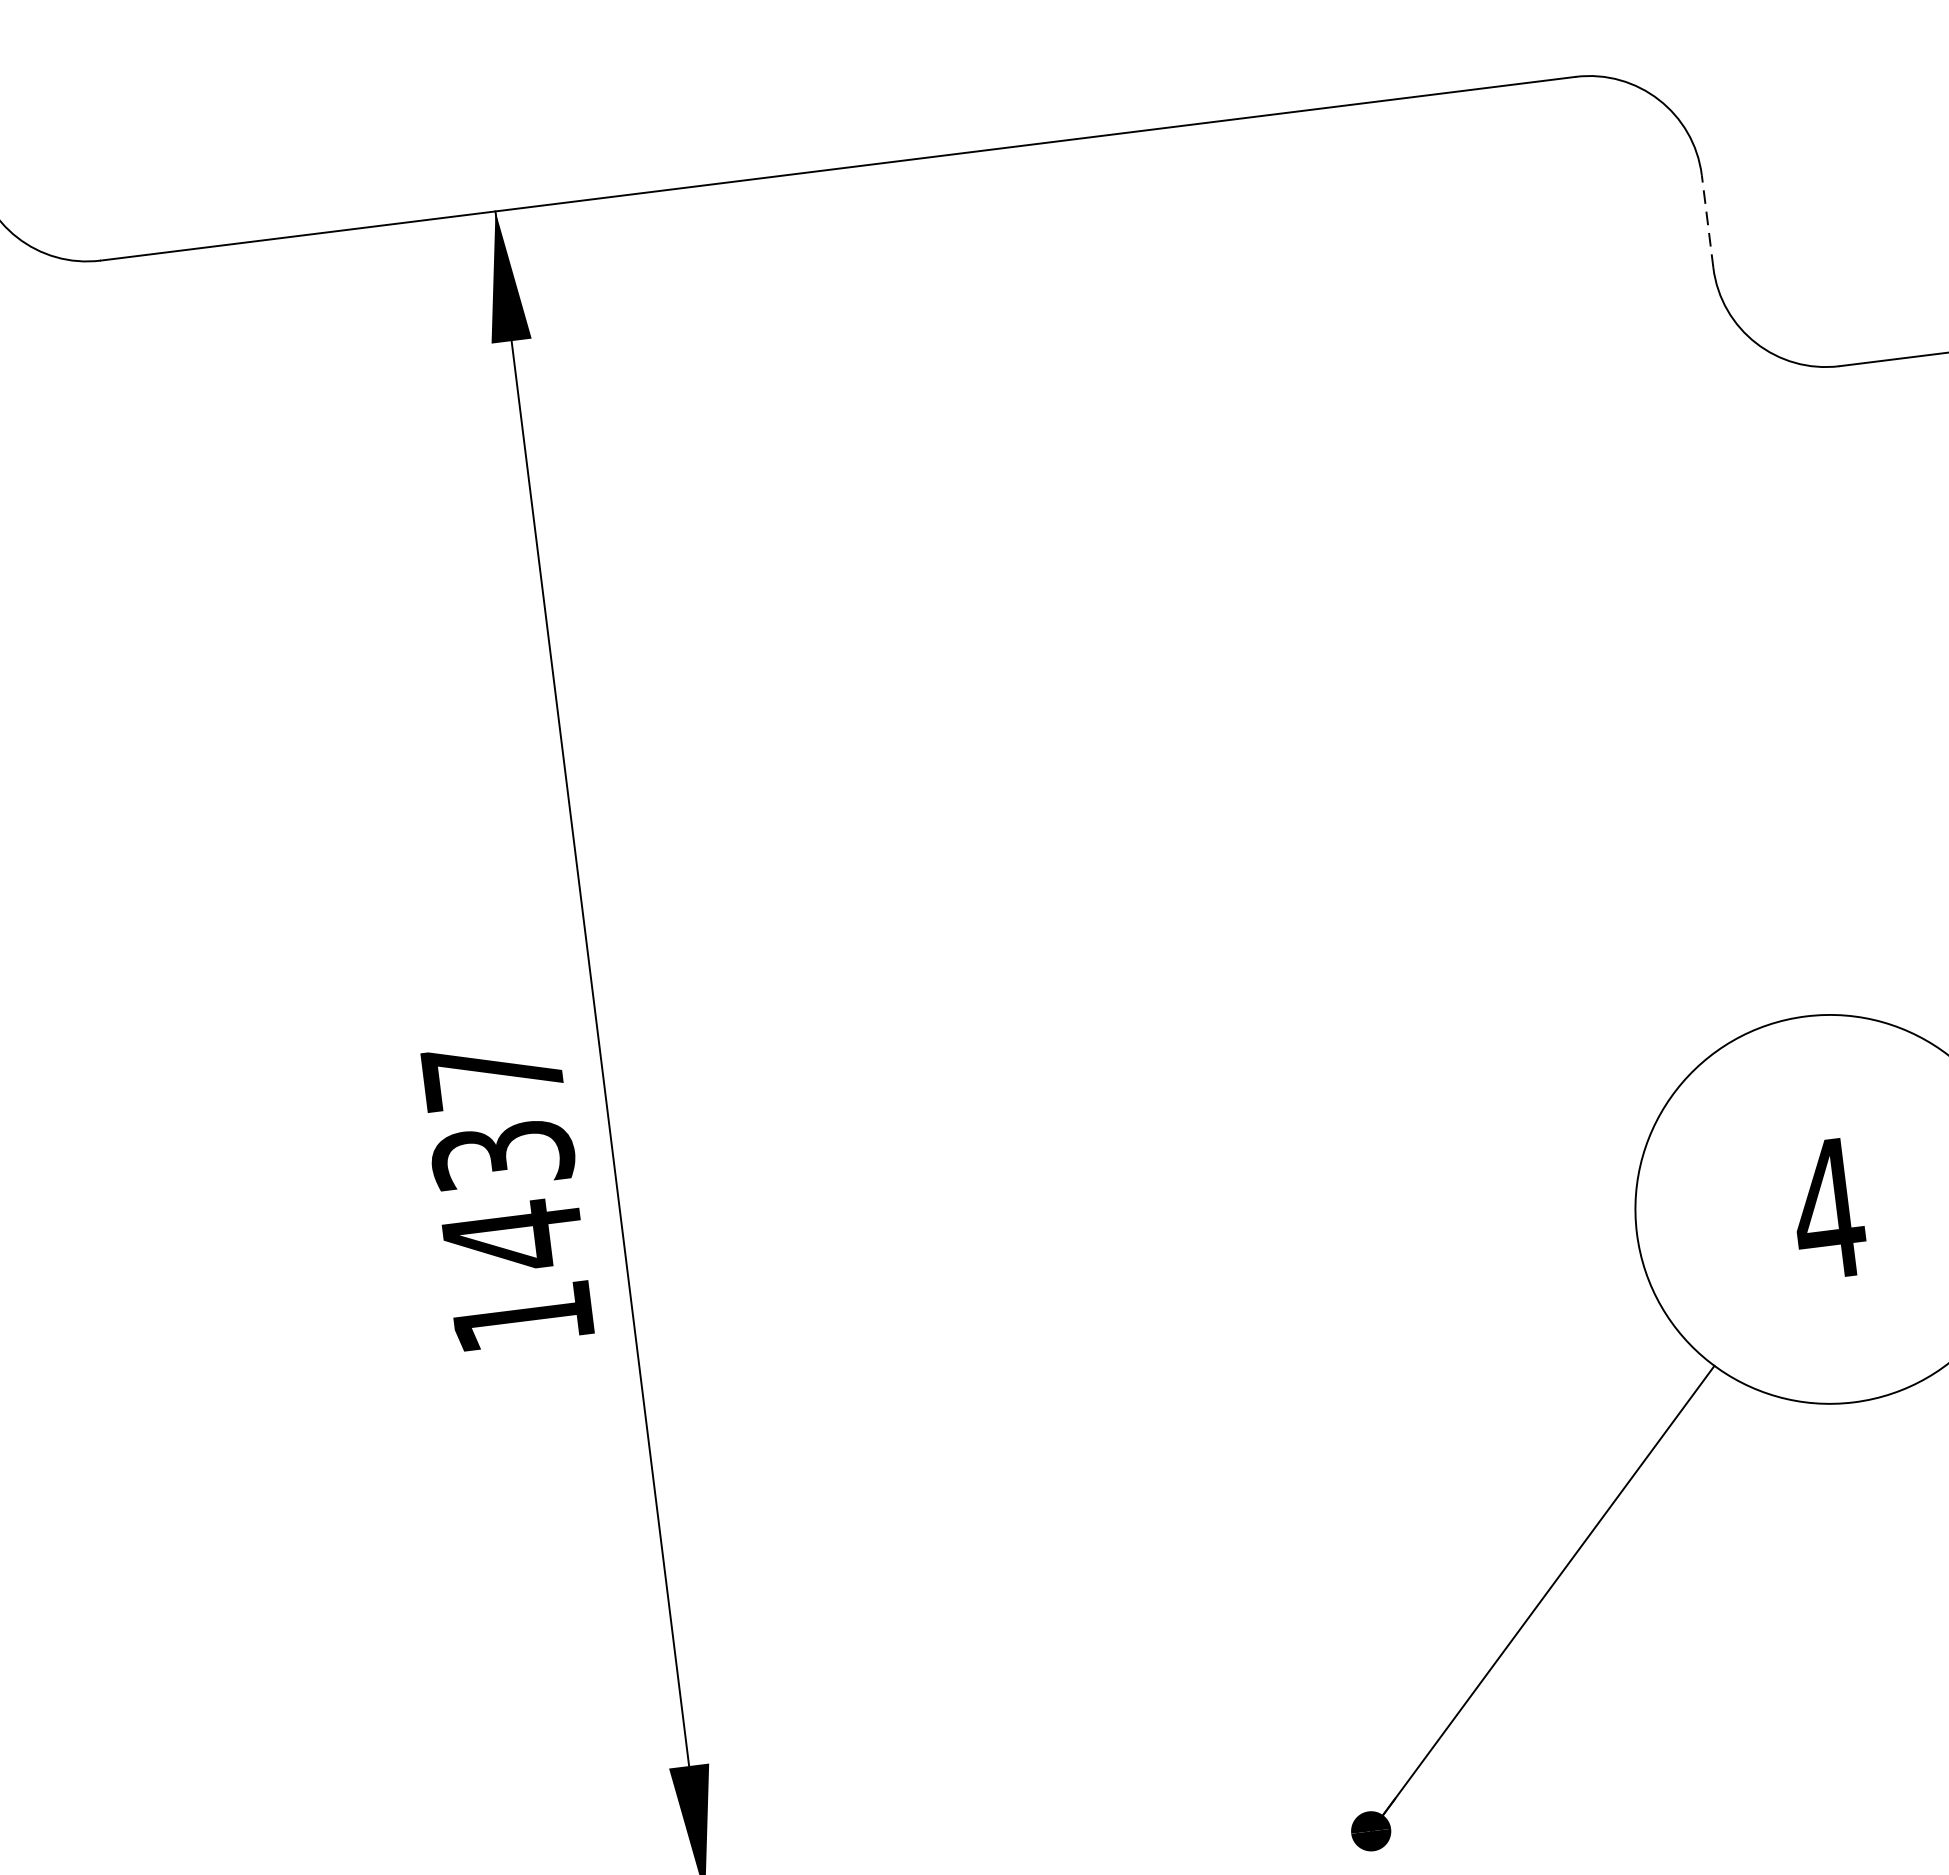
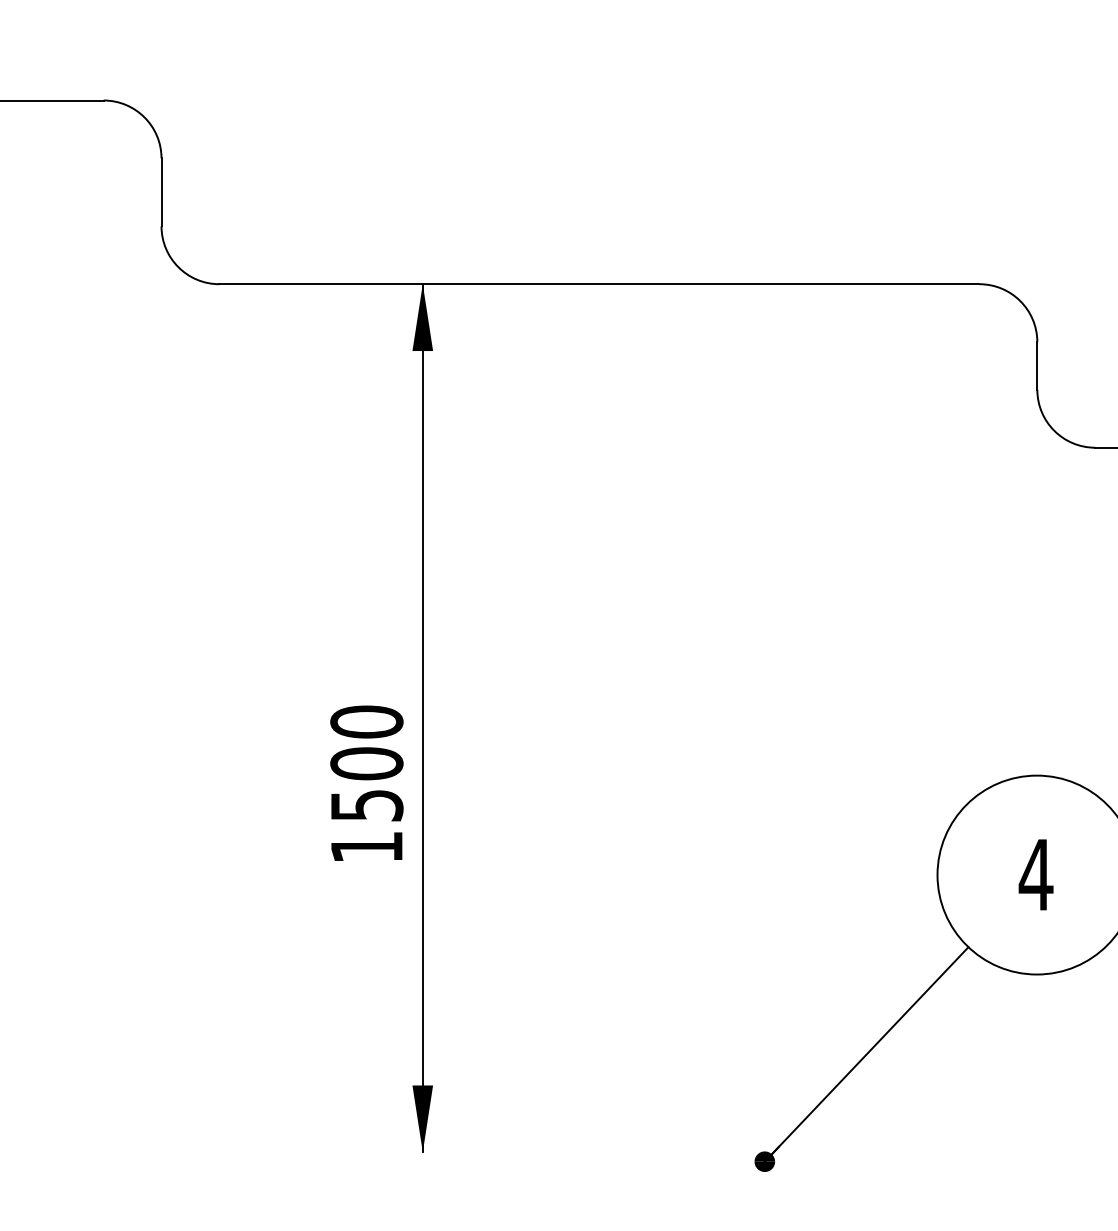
line: (1707, 220) -> (1037, 365), dashed -> solid
text: (502, 1156) -> (366, 764), 1437 -> 1500

